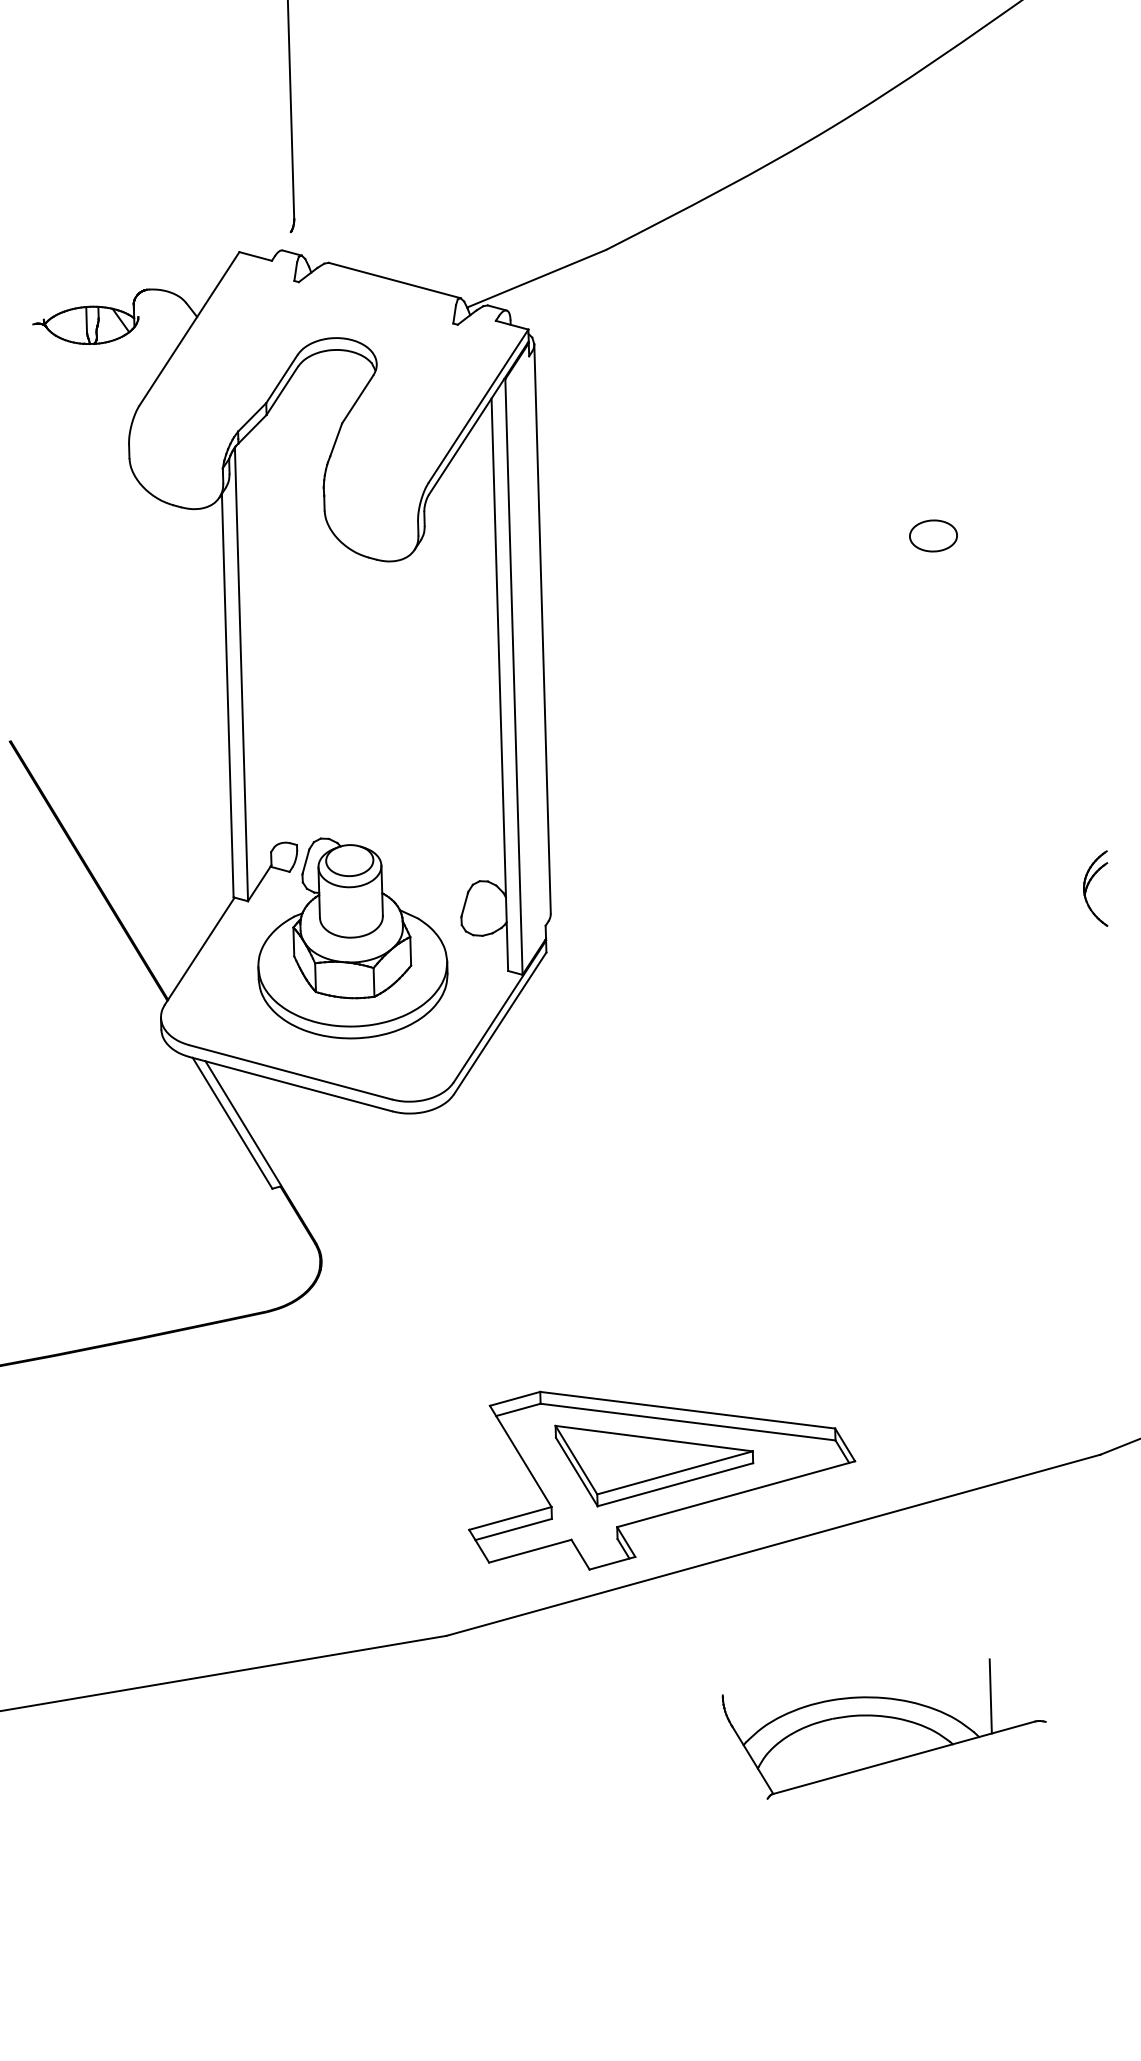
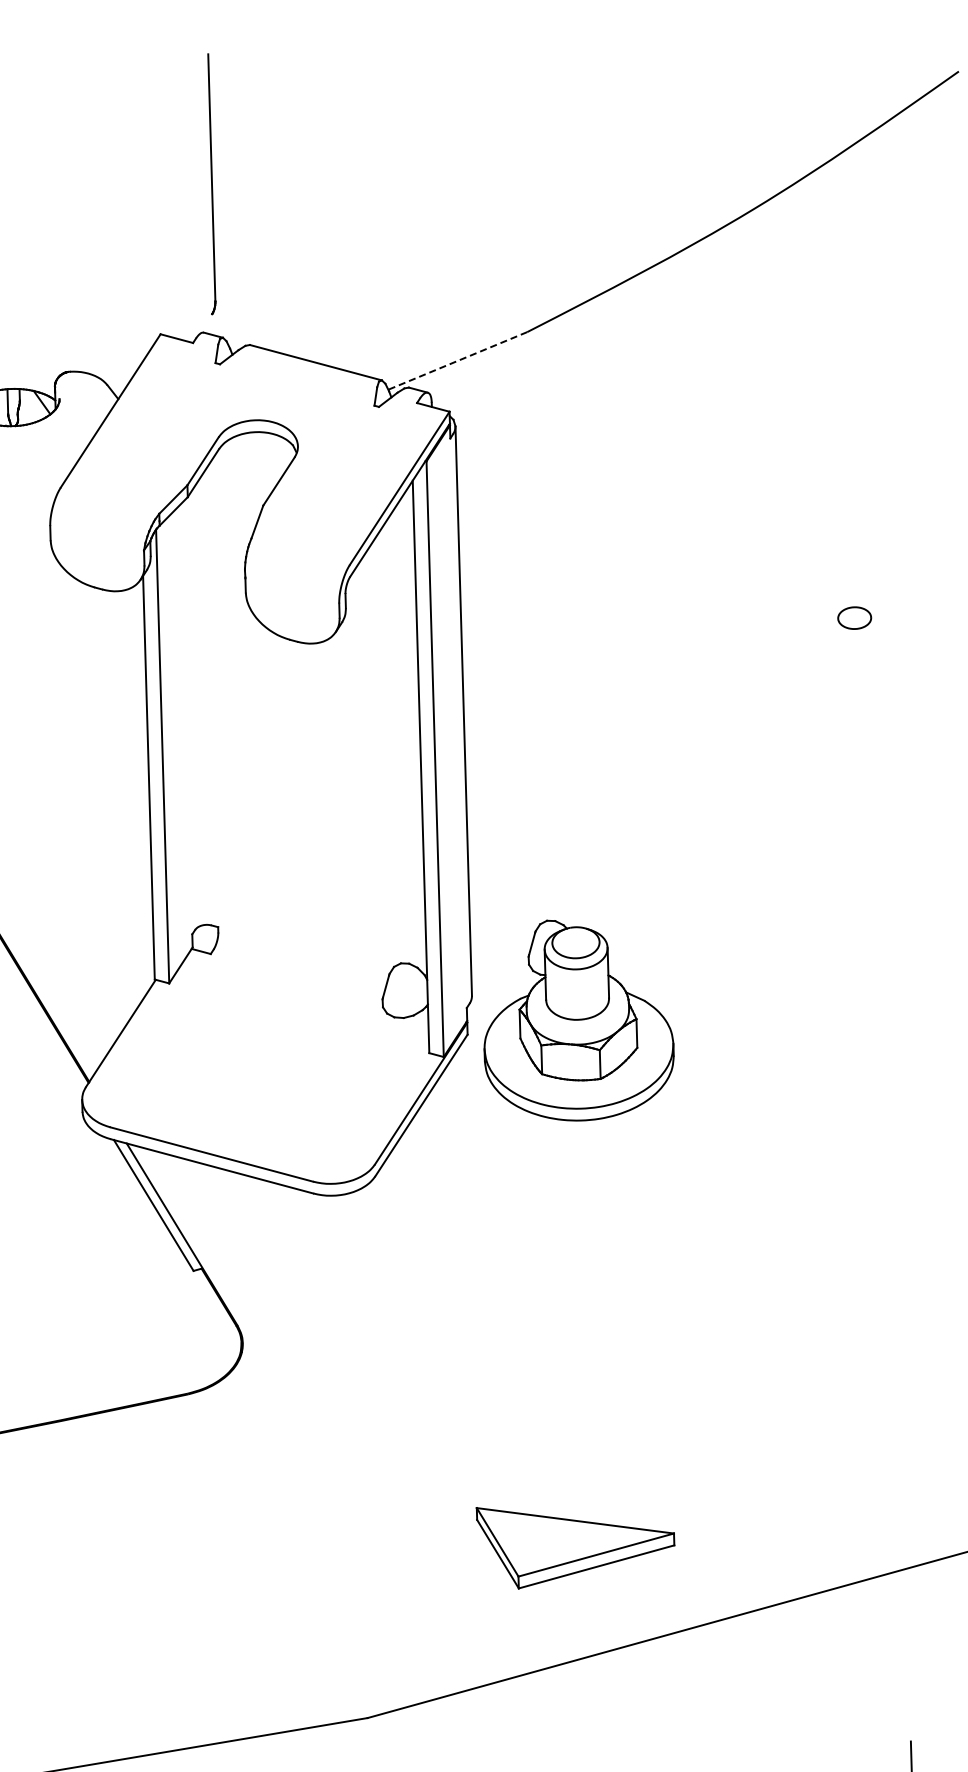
line: (536, 278) -> (457, 360), solid -> dashed
part: (933, 535) -> (854, 617), size x0.7
part: (352, 938) -> (578, 1020), moved
part: (662, 1480) -> (583, 1562), removed

